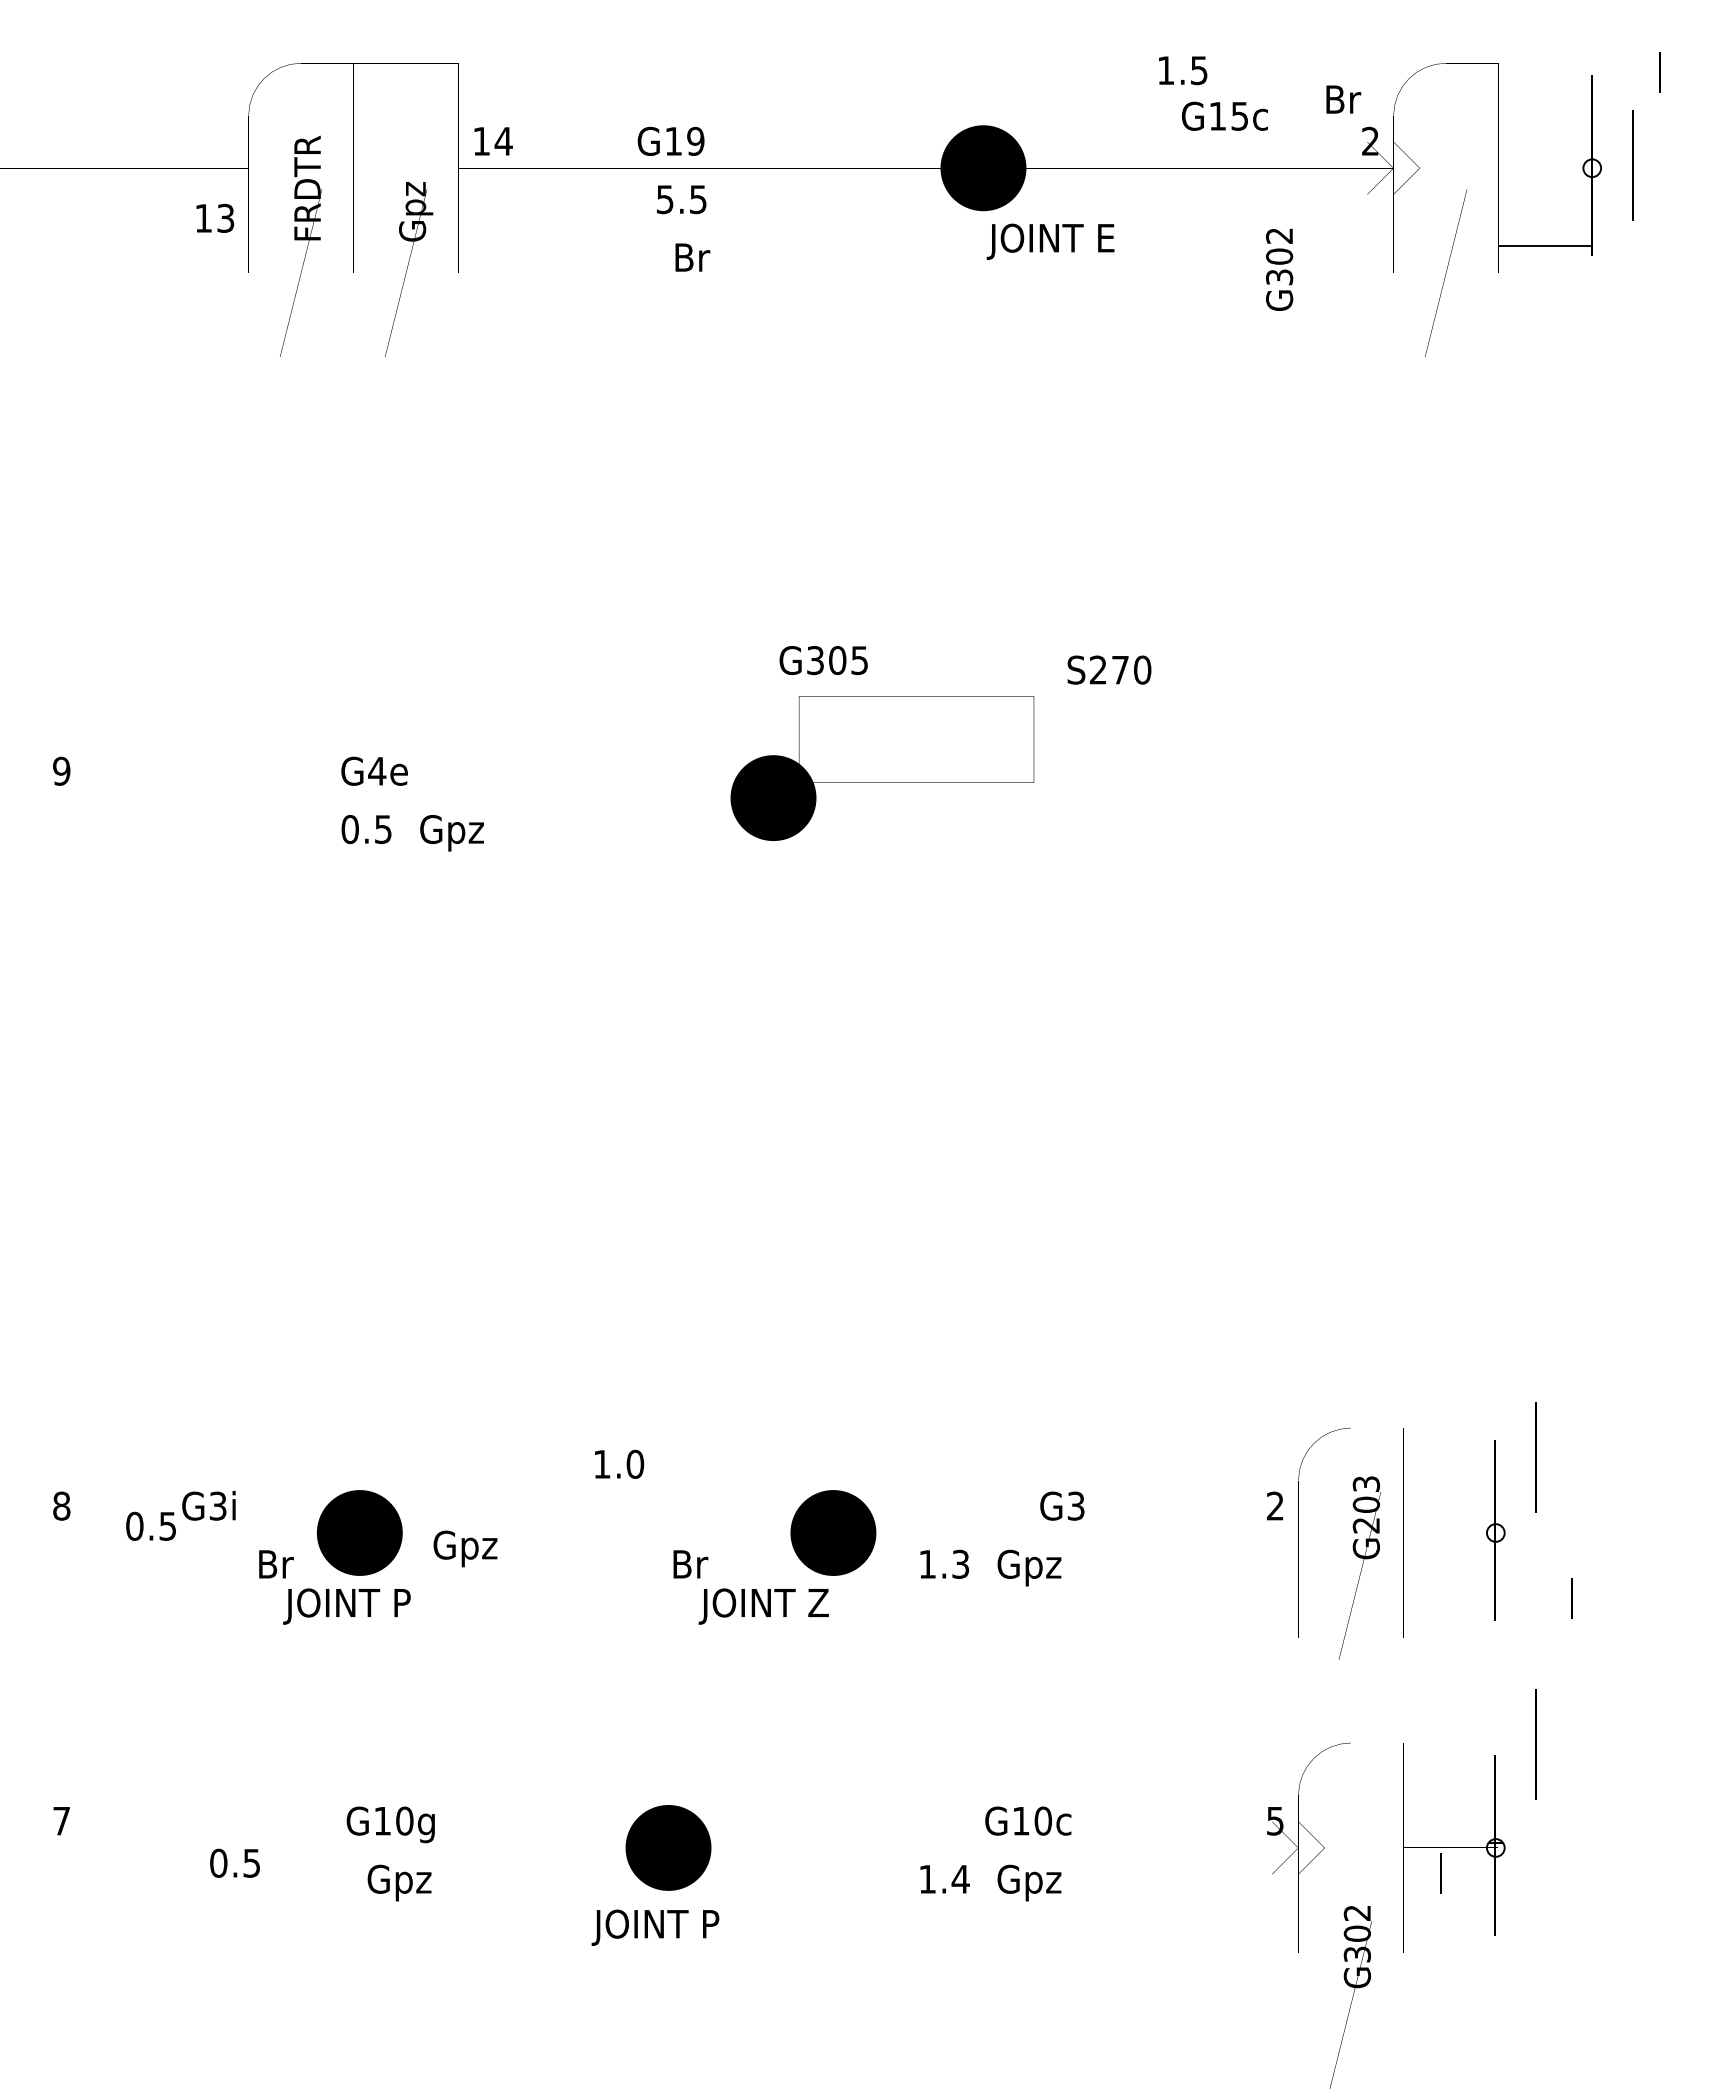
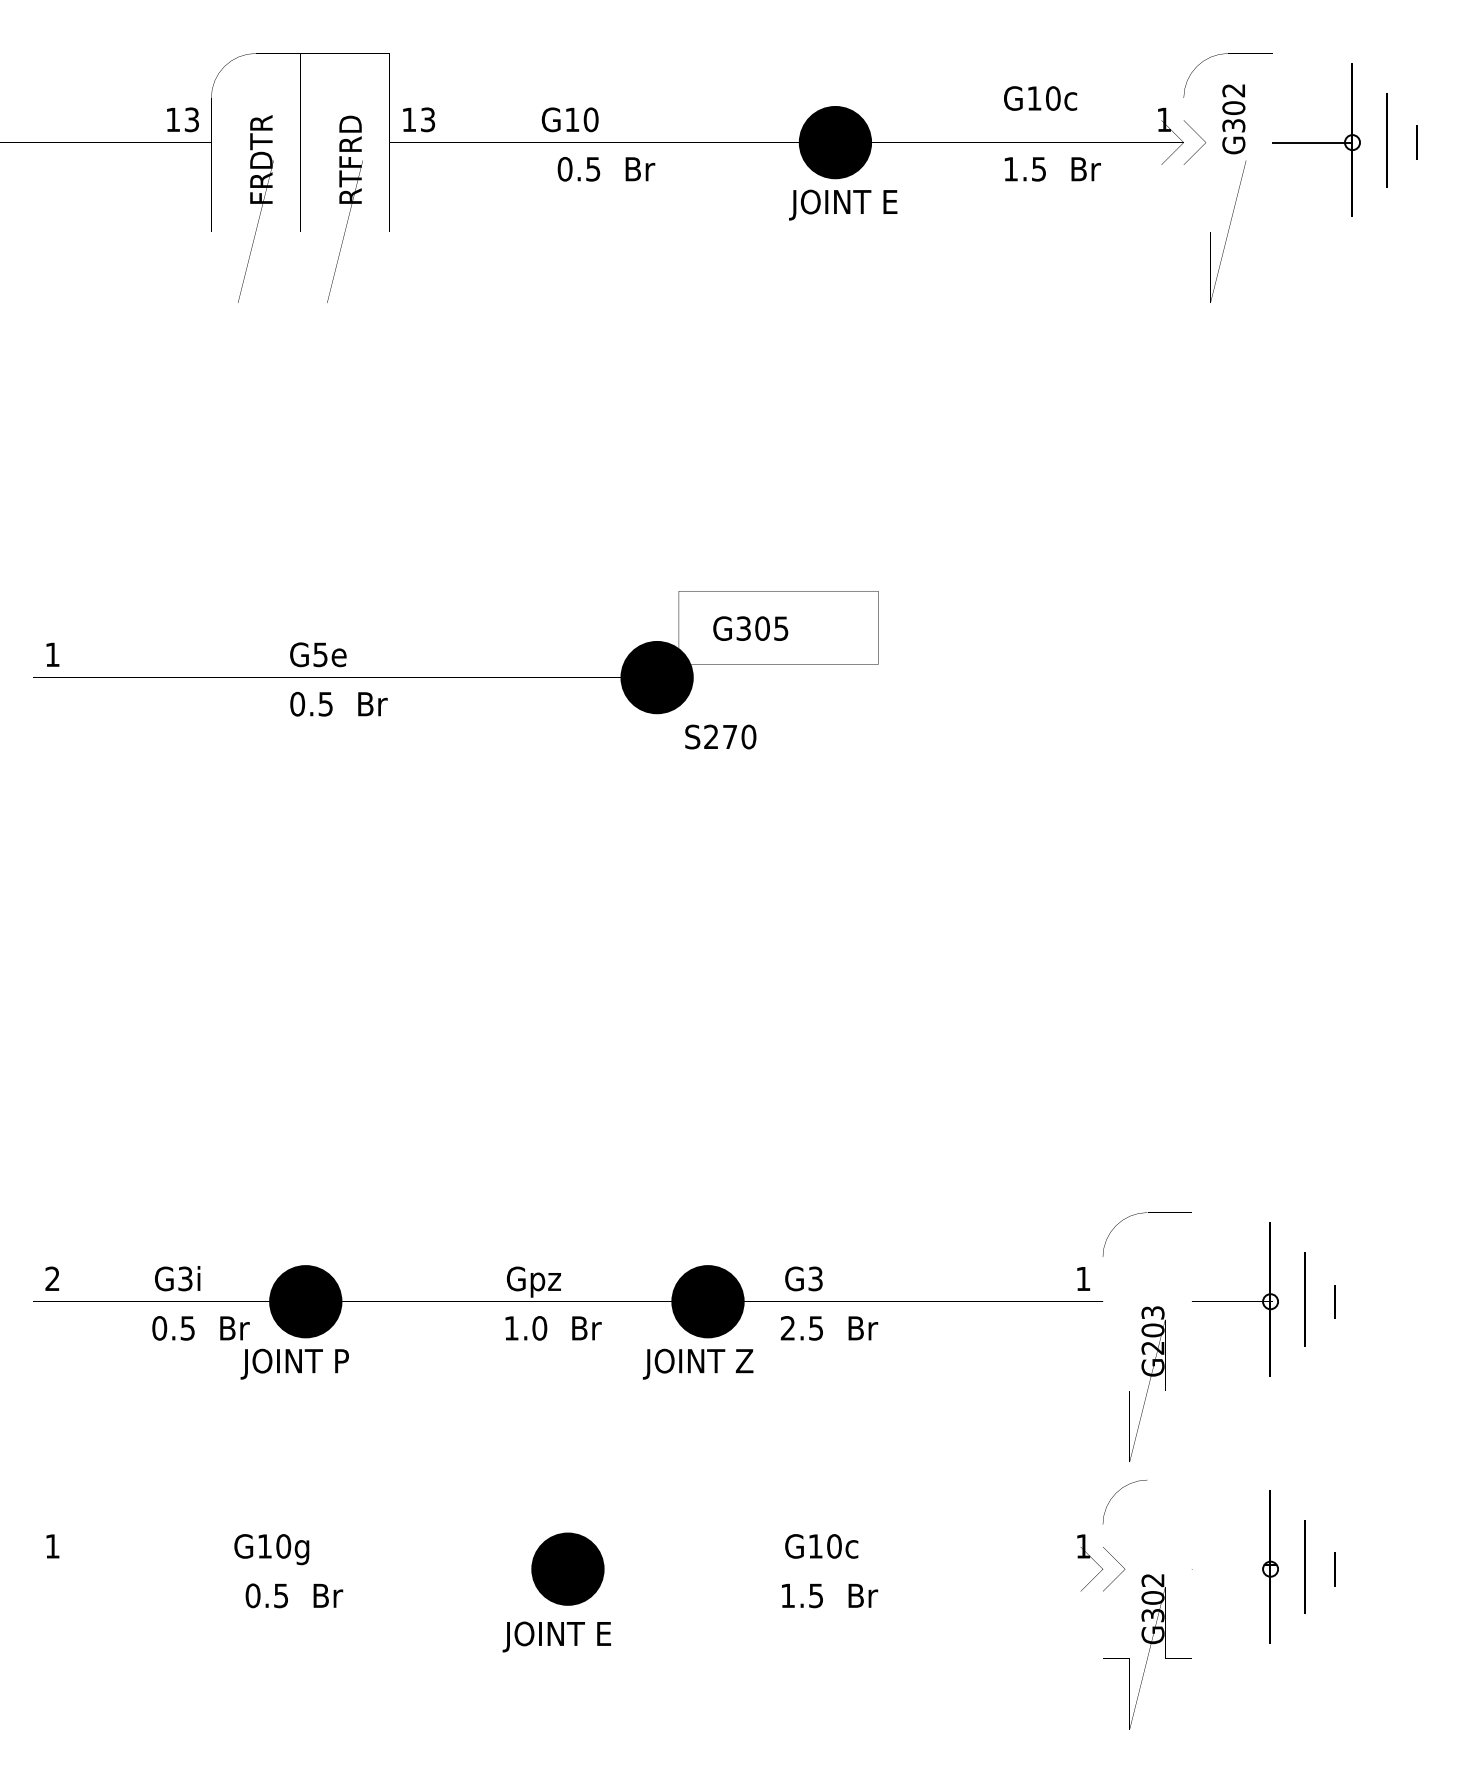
text: (1183, 70) -> (1025, 169), moved
line: (1659, 72) -> (1416, 142), moved
text: (1343, 99) -> (1086, 169), moved
text: (1239, 115) -> (1052, 97), G15c -> G10c
text: (503, 140) -> (427, 119), 14 -> 13
text: (1370, 140) -> (1164, 119), 2 -> 1
text: (695, 141) -> (590, 119), G19 -> G10
text: (416, 188) -> (353, 159), Gpz -> RTFRD
text: (664, 199) -> (564, 169), 5.5 -> 0.5
text: (215, 217) -> (183, 119), moved
text: (1050, 241) -> (843, 204), moved
line: (1544, 246) -> (1311, 142), moved
text: (692, 257) -> (640, 169), moved
text: (1279, 269) -> (1233, 119), moved
text: (823, 660) -> (750, 628), moved
text: (1109, 669) -> (720, 736), moved
text: (61, 770) -> (52, 654), 9 -> 1
text: (377, 771) -> (320, 654), G4e -> G5e
text: (451, 833) -> (383, 707), Gpz -> Br
line: (1535, 1457) -> (1304, 1299), moved
text: (619, 1463) -> (526, 1327), moved
text: (61, 1505) -> (52, 1278), 8 -> 2
text: (1062, 1505) -> (804, 1278), moved
text: (1275, 1505) -> (1083, 1278), 2 -> 1
text: (150, 1525) -> (173, 1327), moved
text: (465, 1548) -> (533, 1281), moved
text: (944, 1563) -> (802, 1327), 1.3 -> 2.5
text: (1029, 1567) -> (874, 1331), Gpz -> Br
text: (1359, 1567) -> (1147, 1383), moved
line: (1571, 1598) -> (1334, 1302), moved
text: (763, 1606) -> (697, 1364), moved
line: (1535, 1744) -> (1304, 1567), moved
text: (1028, 1820) -> (821, 1545), moved
text: (61, 1821) -> (52, 1546), 7 -> 1
text: (1275, 1821) -> (1083, 1546), 5 -> 1
text: (390, 1824) -> (271, 1549), moved
text: (234, 1862) -> (266, 1595), moved
line: (1440, 1873) -> (1334, 1569), moved
text: (960, 1879) -> (815, 1595), 1.4 -> 1.5
text: (399, 1882) -> (339, 1598), Gpz -> Br
text: (1029, 1882) -> (874, 1598), Gpz -> Br
text: (712, 1924) -> (605, 1634), JOINT P -> JOINT E
text: (1350, 1997) -> (1147, 1652), moved

